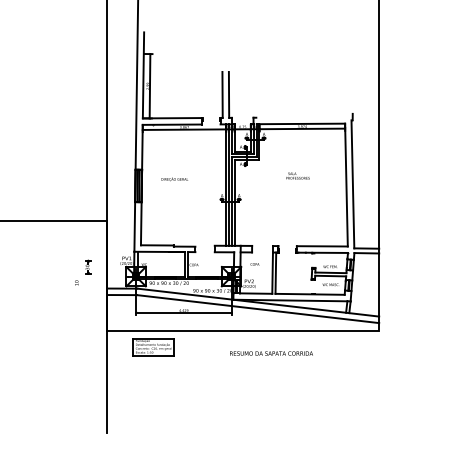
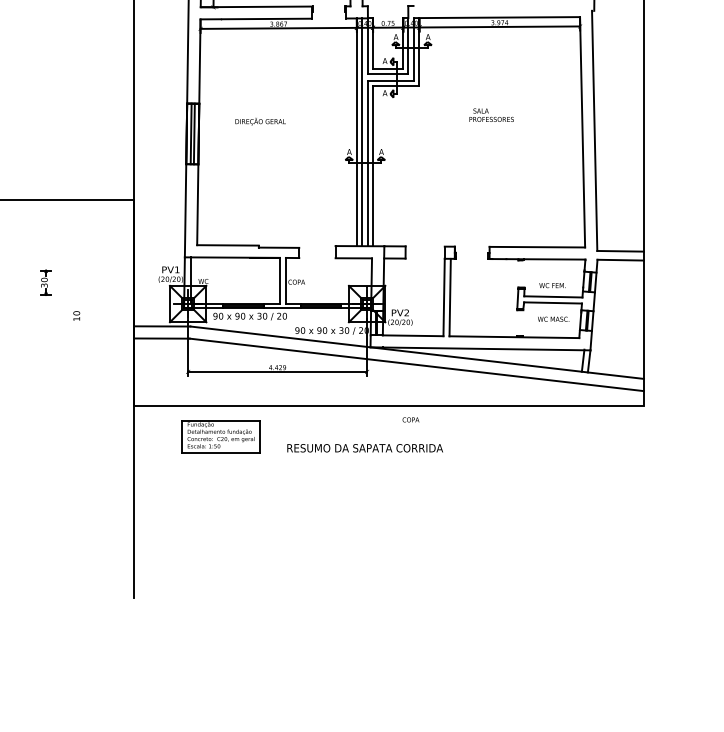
text: (254, 264) -> (410, 420), moved
part: (88, 266) -> (46, 281), moved
text: (271, 353) -> (365, 448), moved

